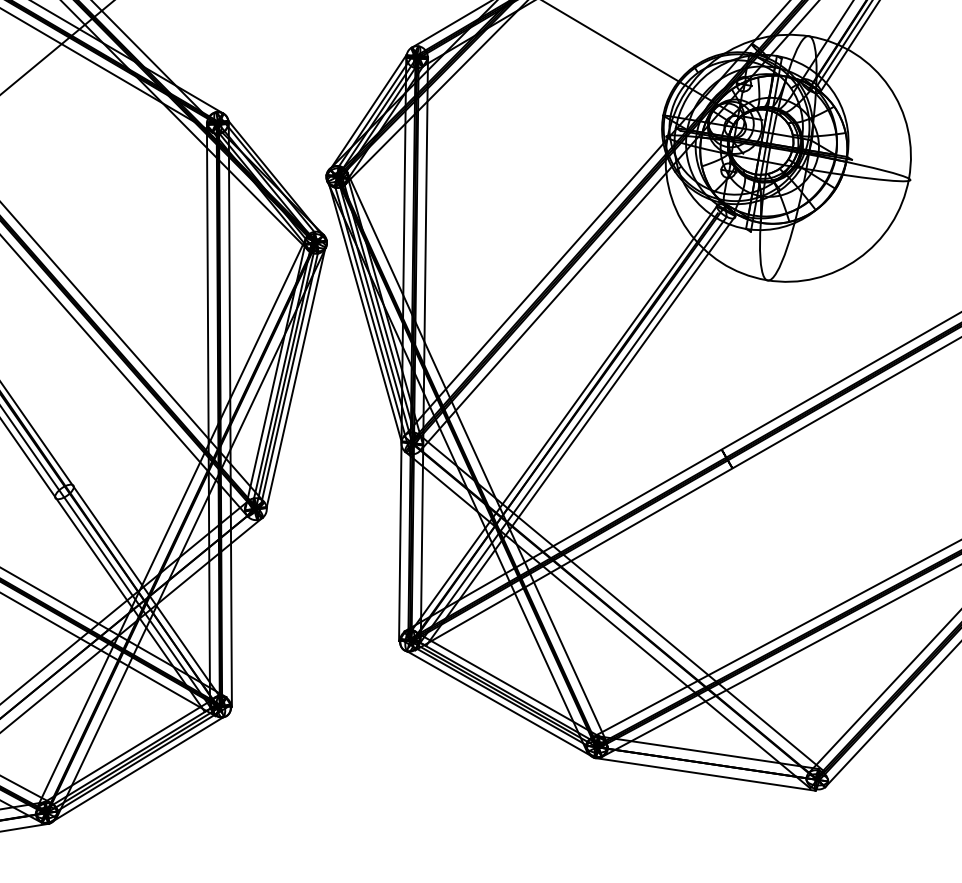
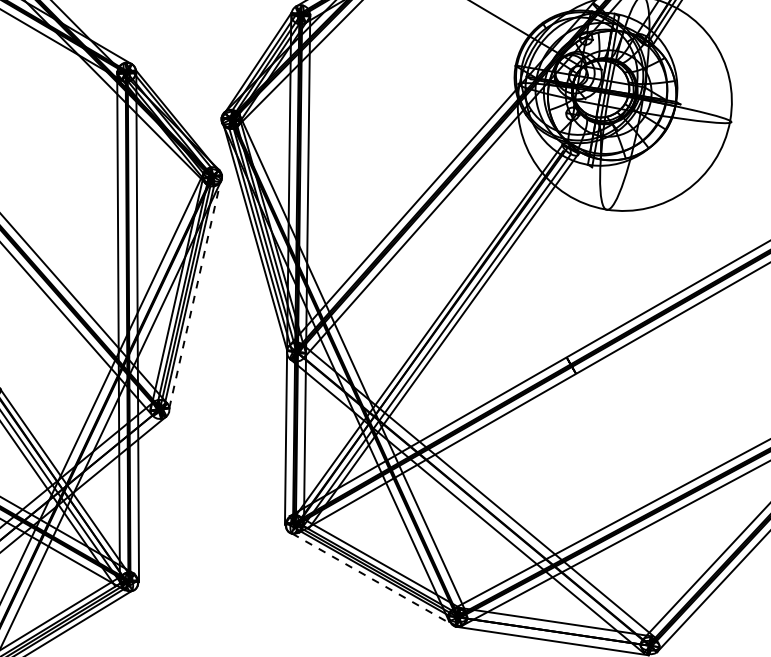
line: (296, 375) -> (195, 292), solid -> dashed
line: (500, 704) -> (373, 579), solid -> dashed

